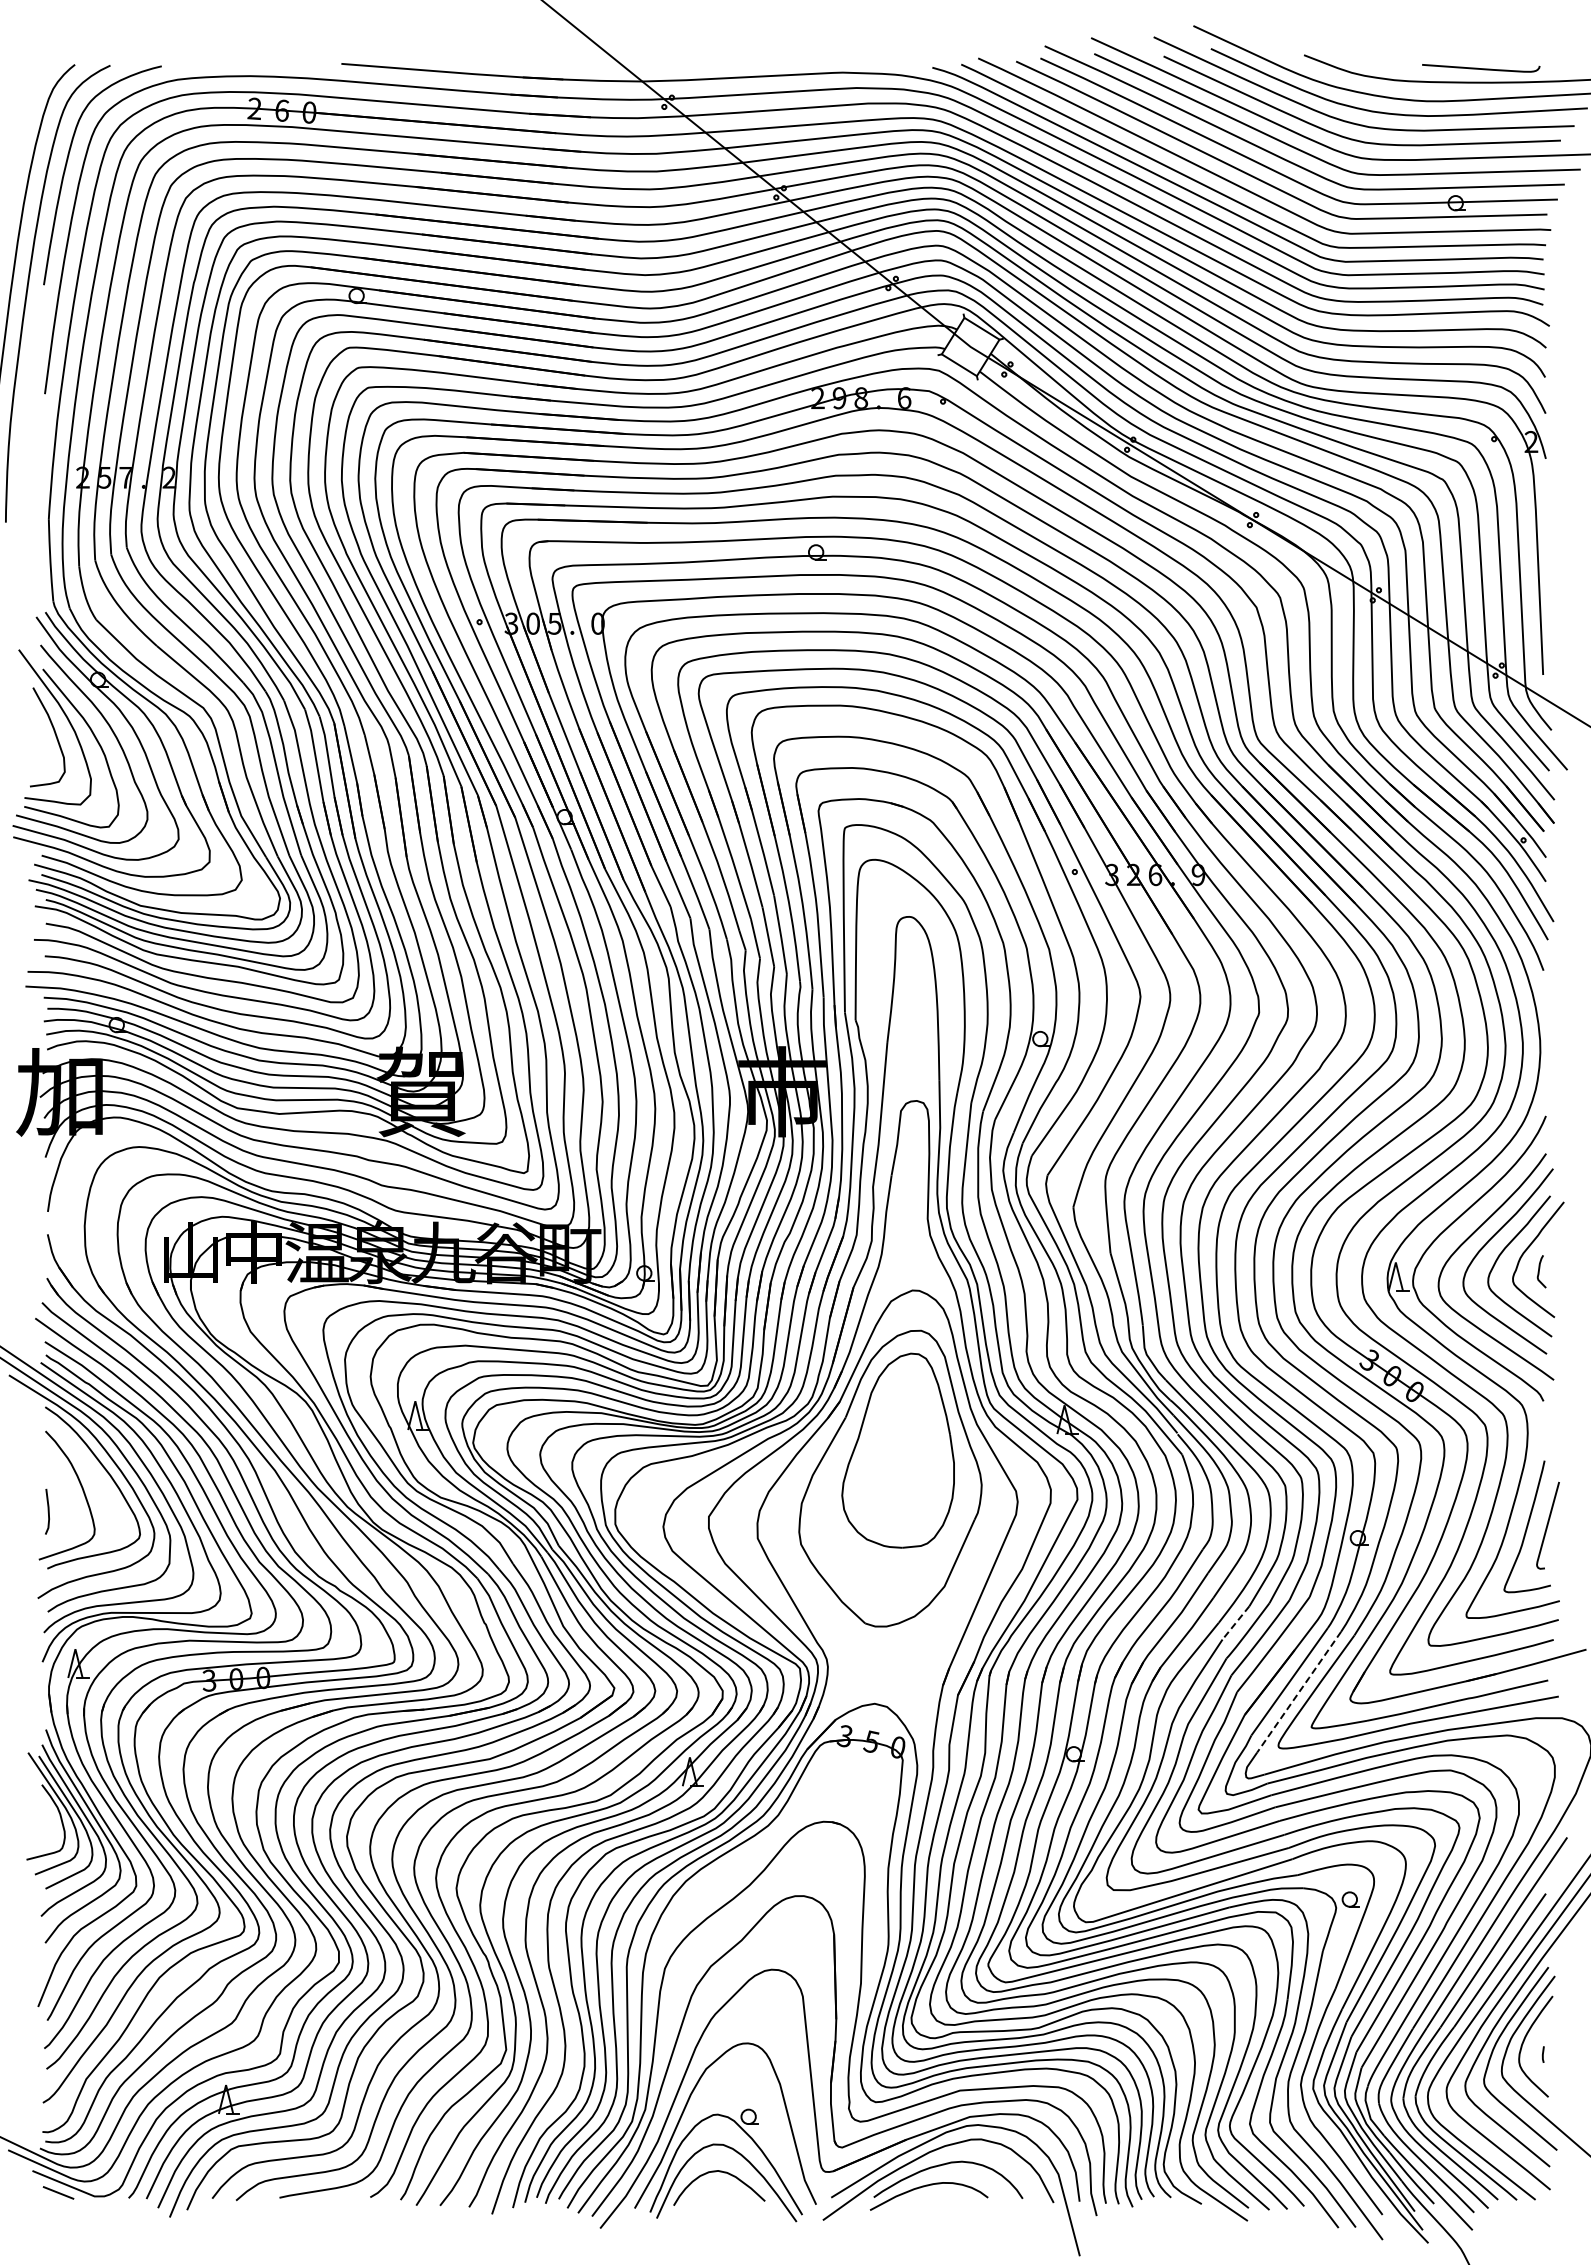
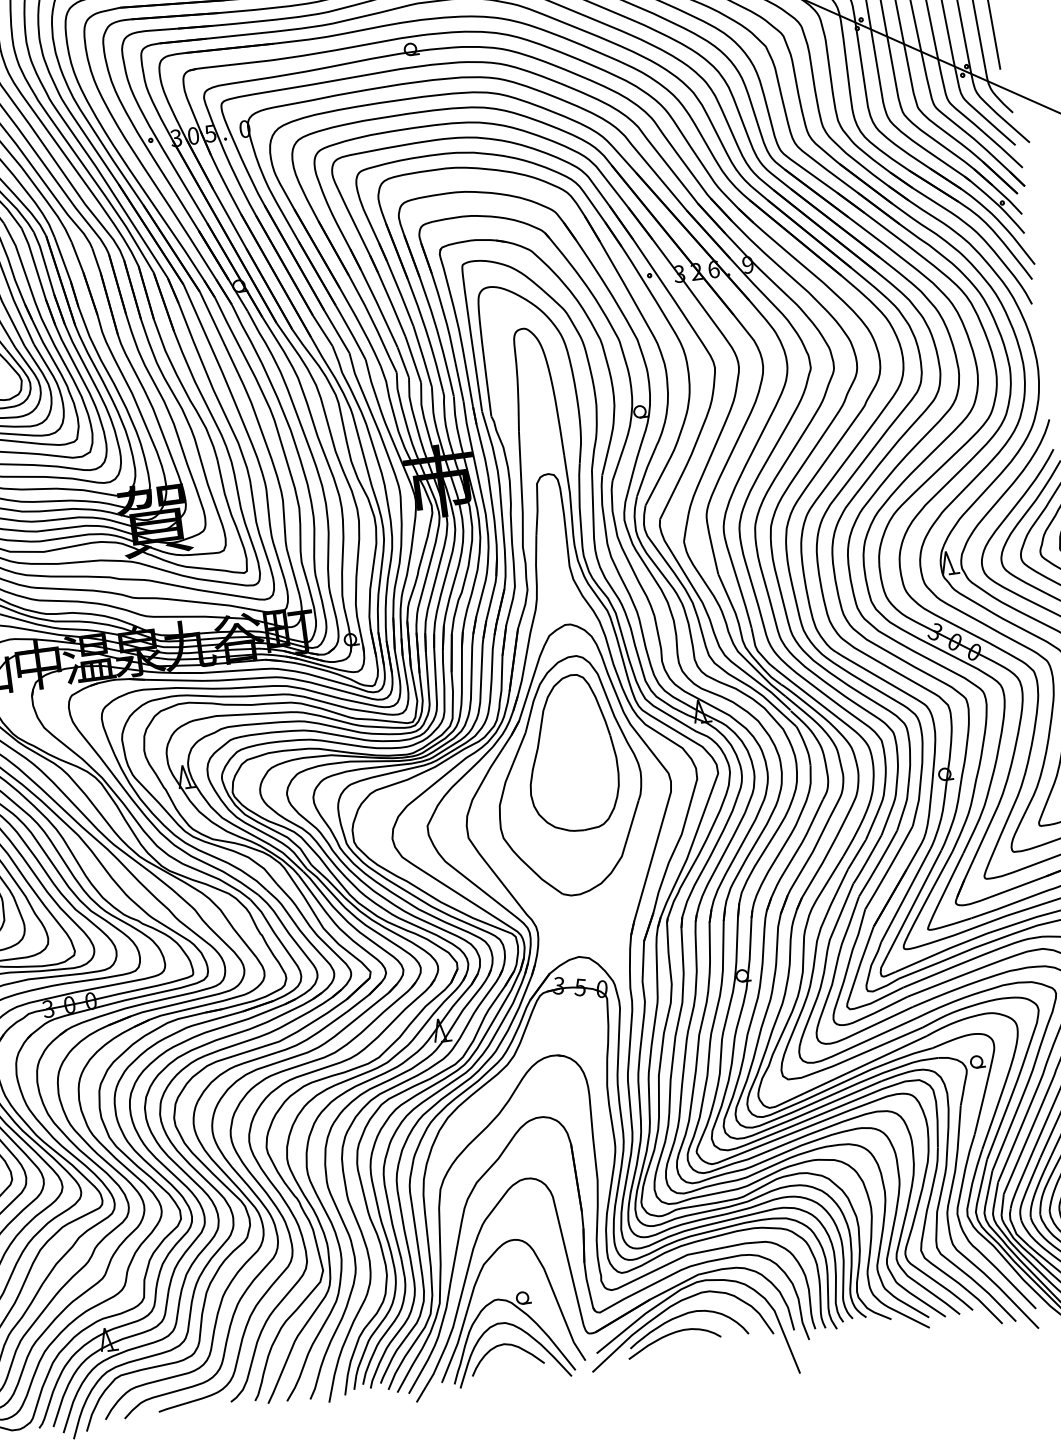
line: (1235, 1623) -> (856, 855), dashed -> solid
line: (1299, 1691) -> (914, 902), dashed -> solid

